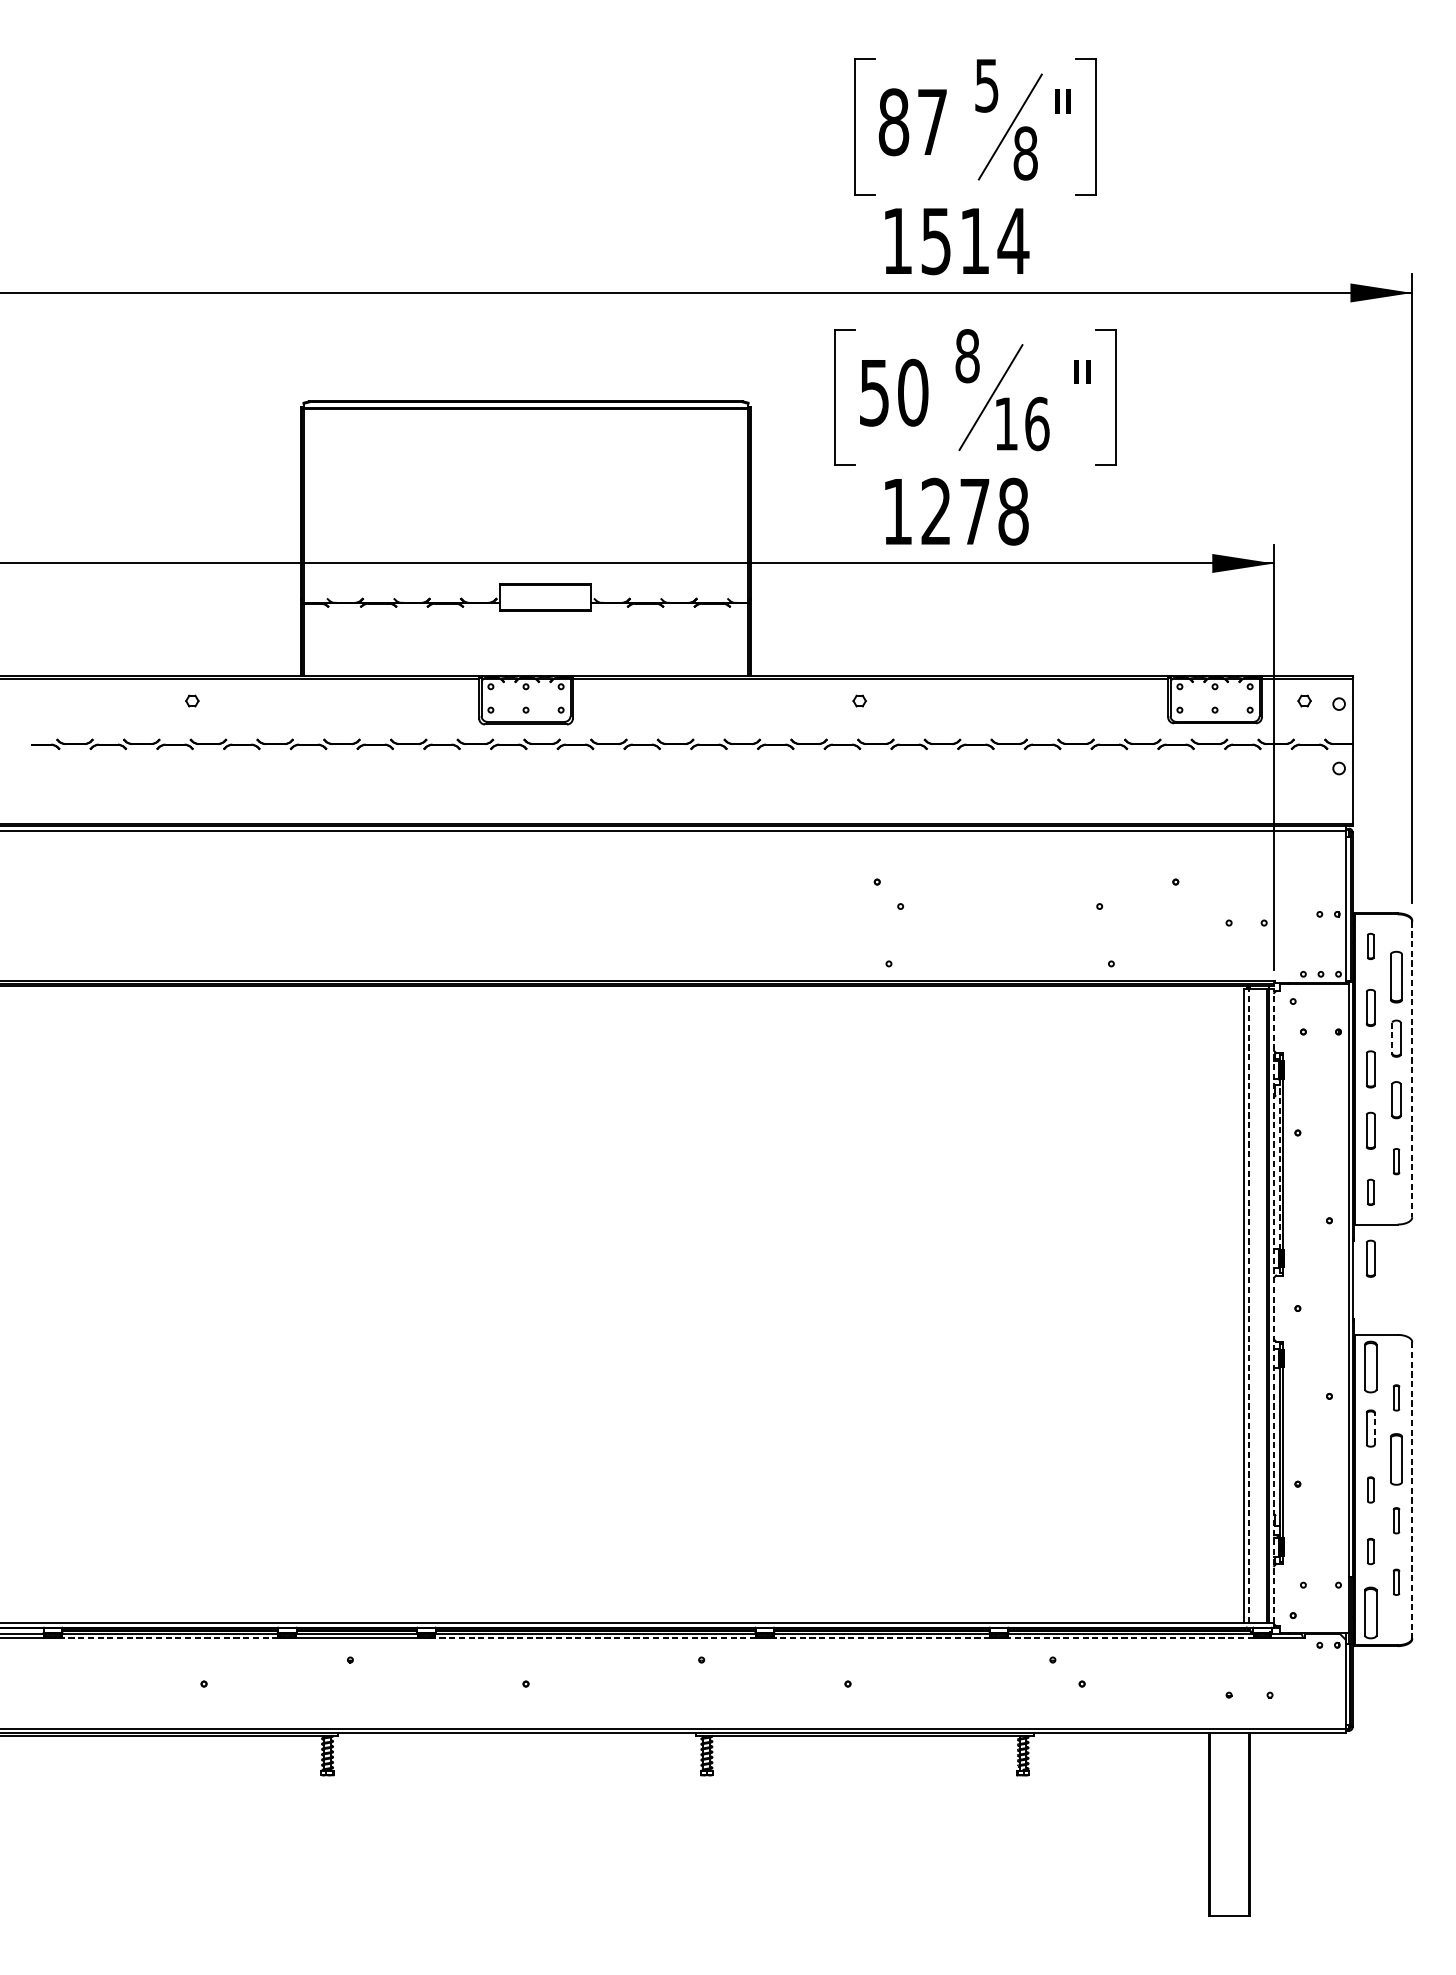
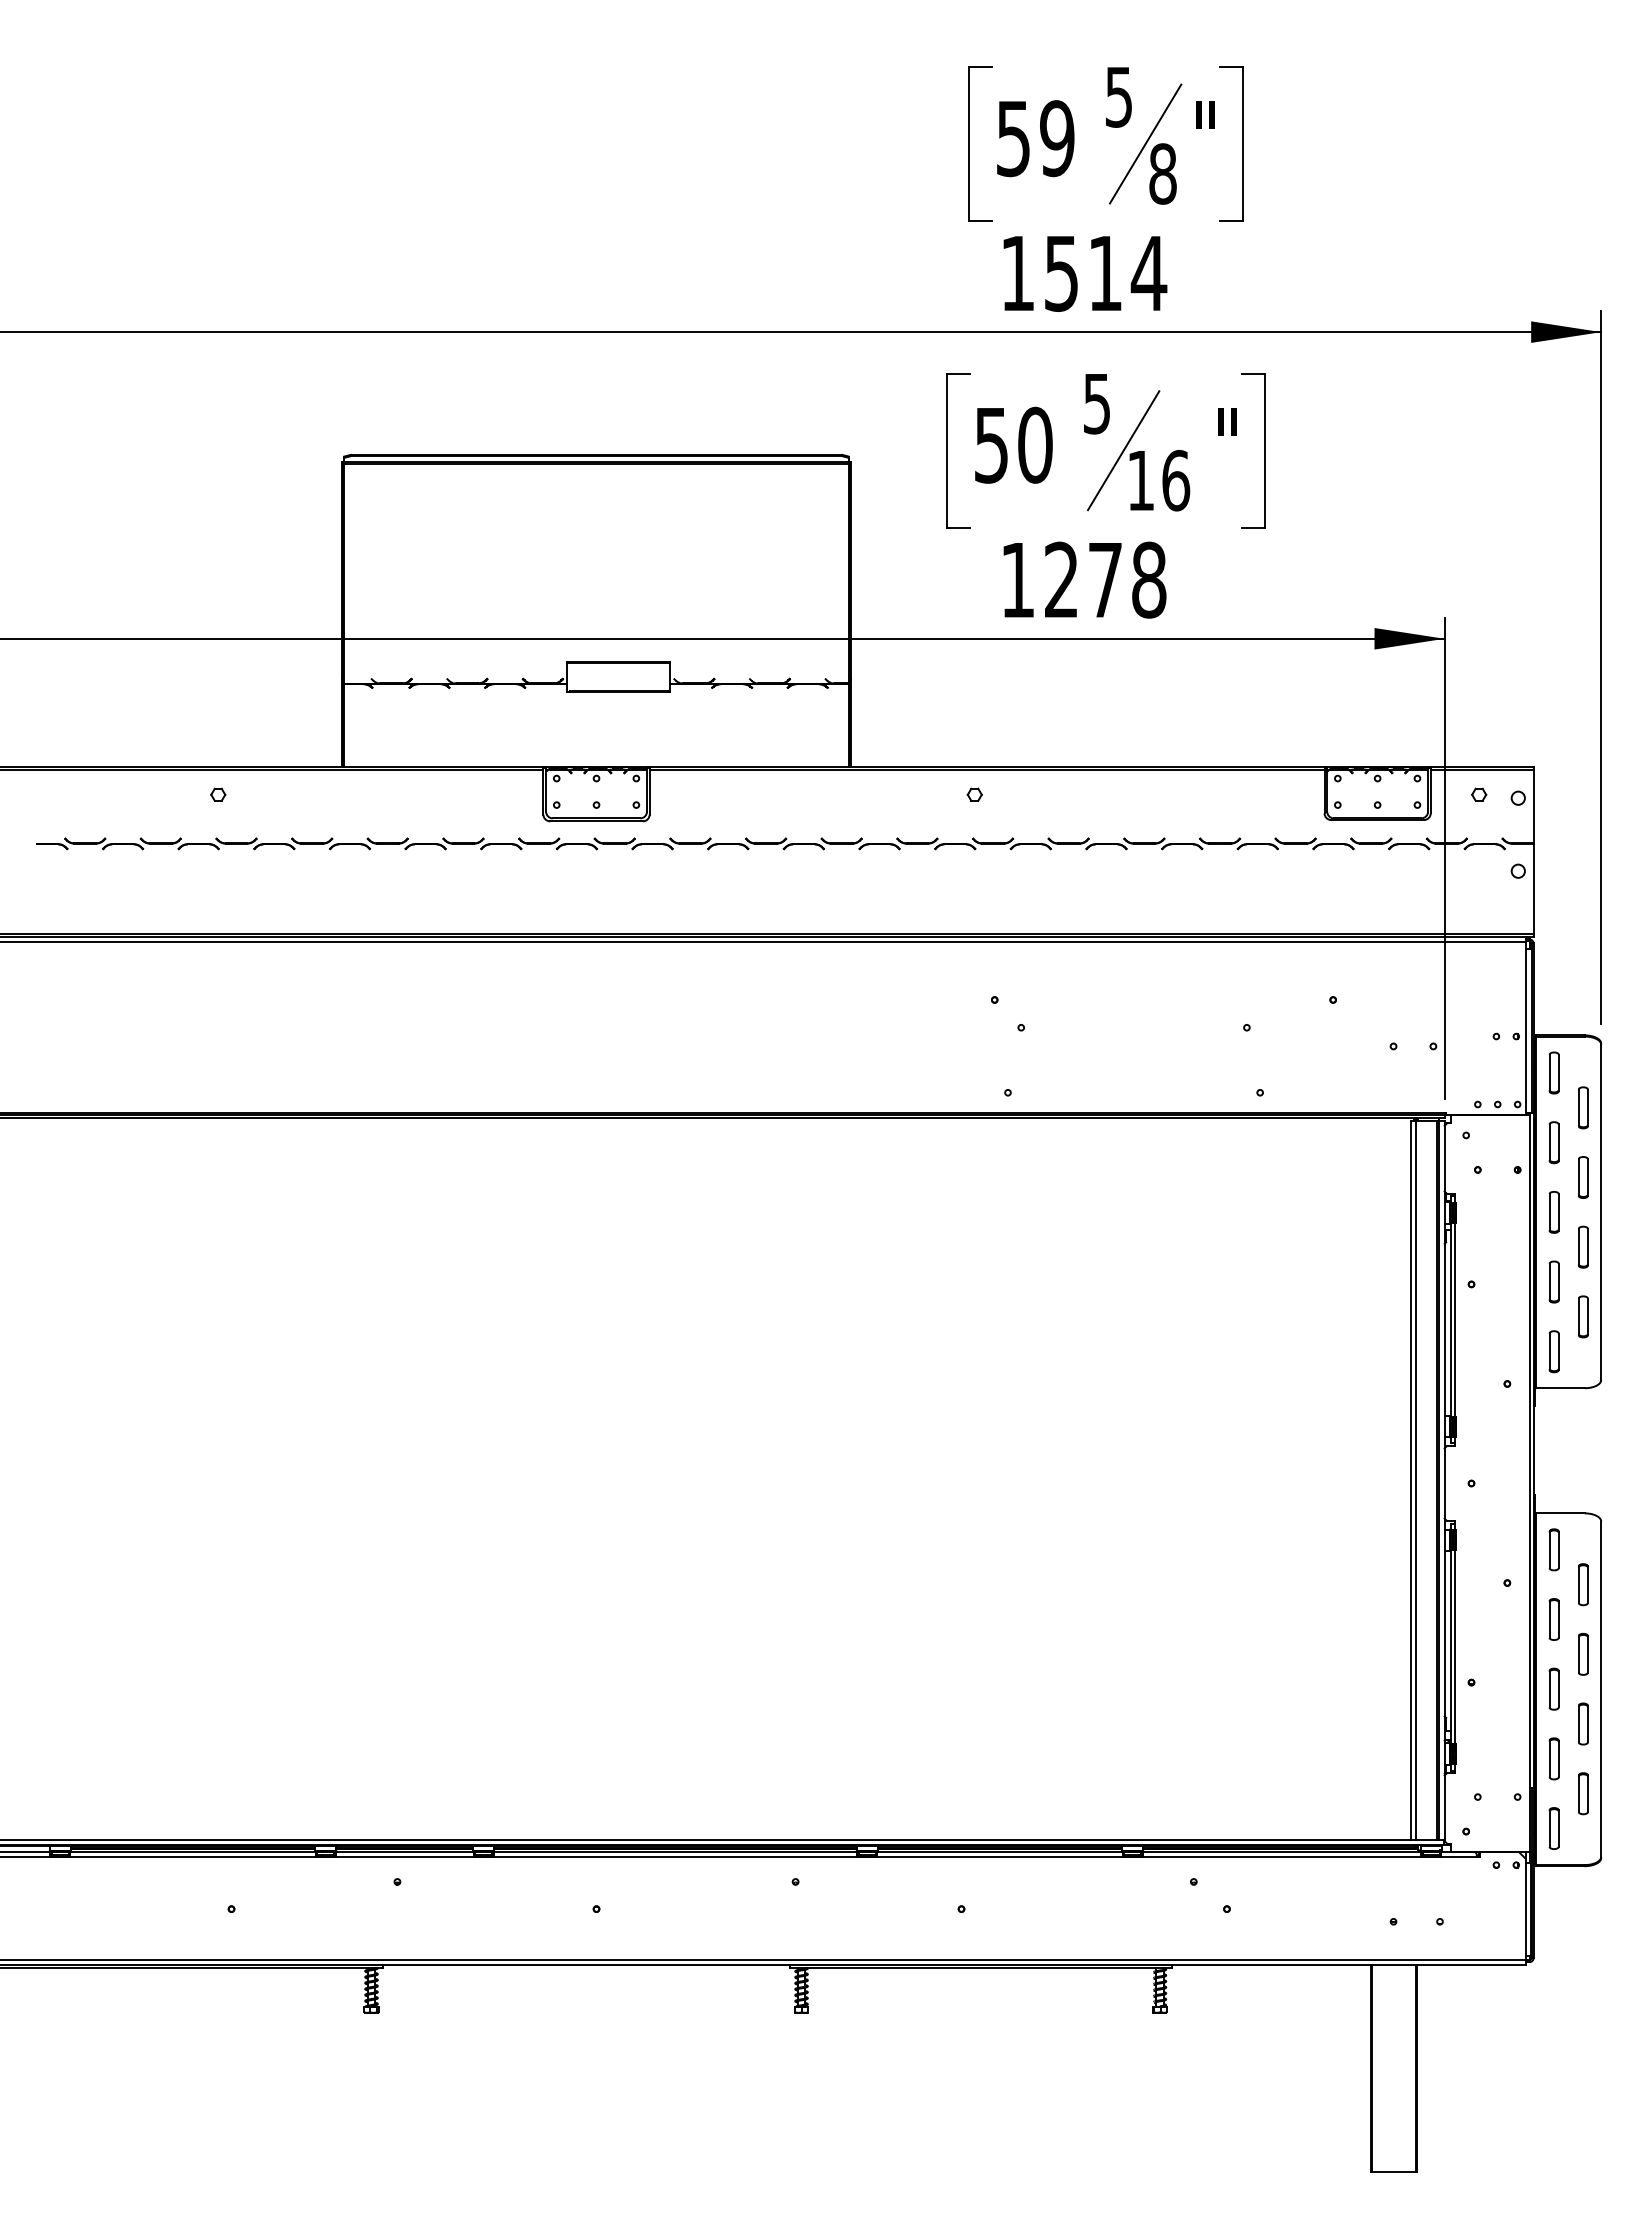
text: (913, 122) -> (1035, 138), 87 -> 59
text: (967, 355) -> (1096, 403), 8 -> 5
part: (1370, 946) -> (1553, 1072), size x1.43
part: (1396, 976) -> (1583, 1107), size x0.71
line: (1392, 1039) -> (1578, 1178), dashed -> solid
line: (1412, 1069) -> (1601, 1212), dashed -> solid
part: (1396, 1161) -> (1583, 1316), size x1.43
line: (1279, 1163) -> (1450, 1319), dashed -> solid
part: (1370, 1192) -> (1553, 1351), size x1.43
part: (1370, 1258) -> (1553, 1426), removed
line: (1248, 1305) -> (1415, 1480), dashed -> solid
line: (1274, 1305) -> (1444, 1480), dashed -> solid
part: (1370, 1366) -> (1553, 1549), size x0.71
part: (1396, 1397) -> (1583, 1584), size x1.43
line: (1374, 1428) -> (1558, 1619), dashed -> solid
part: (1396, 1458) -> (1583, 1653), size x0.71
part: (1370, 1489) -> (1553, 1688), size x1.43
line: (1412, 1490) -> (1601, 1689), dashed -> solid
part: (1396, 1520) -> (1583, 1723), size x1.43
part: (1370, 1551) -> (1553, 1758), size x1.43
part: (1396, 1582) -> (1583, 1793), size x1.43
part: (1370, 1612) -> (1553, 1828), size x0.71
line: (170, 1638) -> (193, 1857), dashed -> solid
line: (595, 1638) -> (675, 1857), dashed -> solid
line: (882, 1638) -> (1000, 1857), dashed -> solid
line: (1130, 1638) -> (1281, 1857), dashed -> solid

